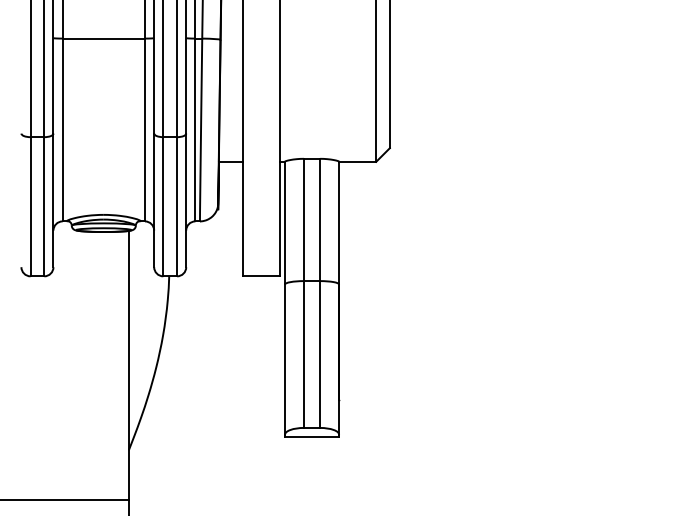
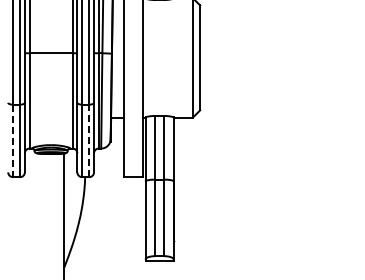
line: (177, 205) -> (89, 140), solid -> dashed
line: (29, 207) -> (12, 141), solid -> dashed

